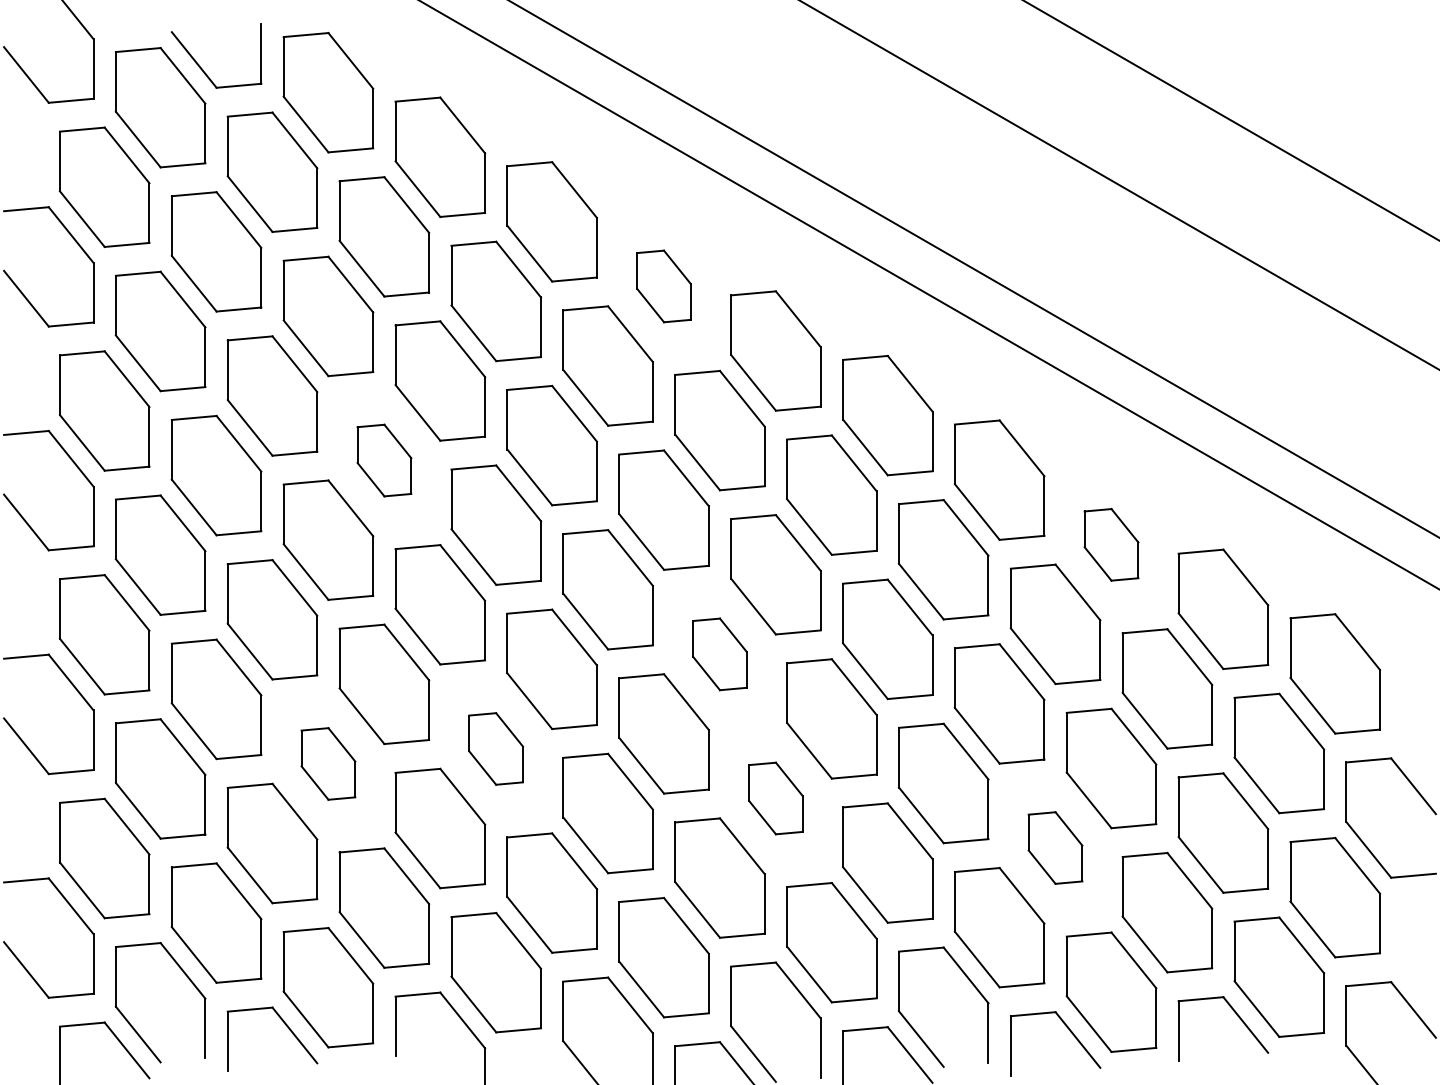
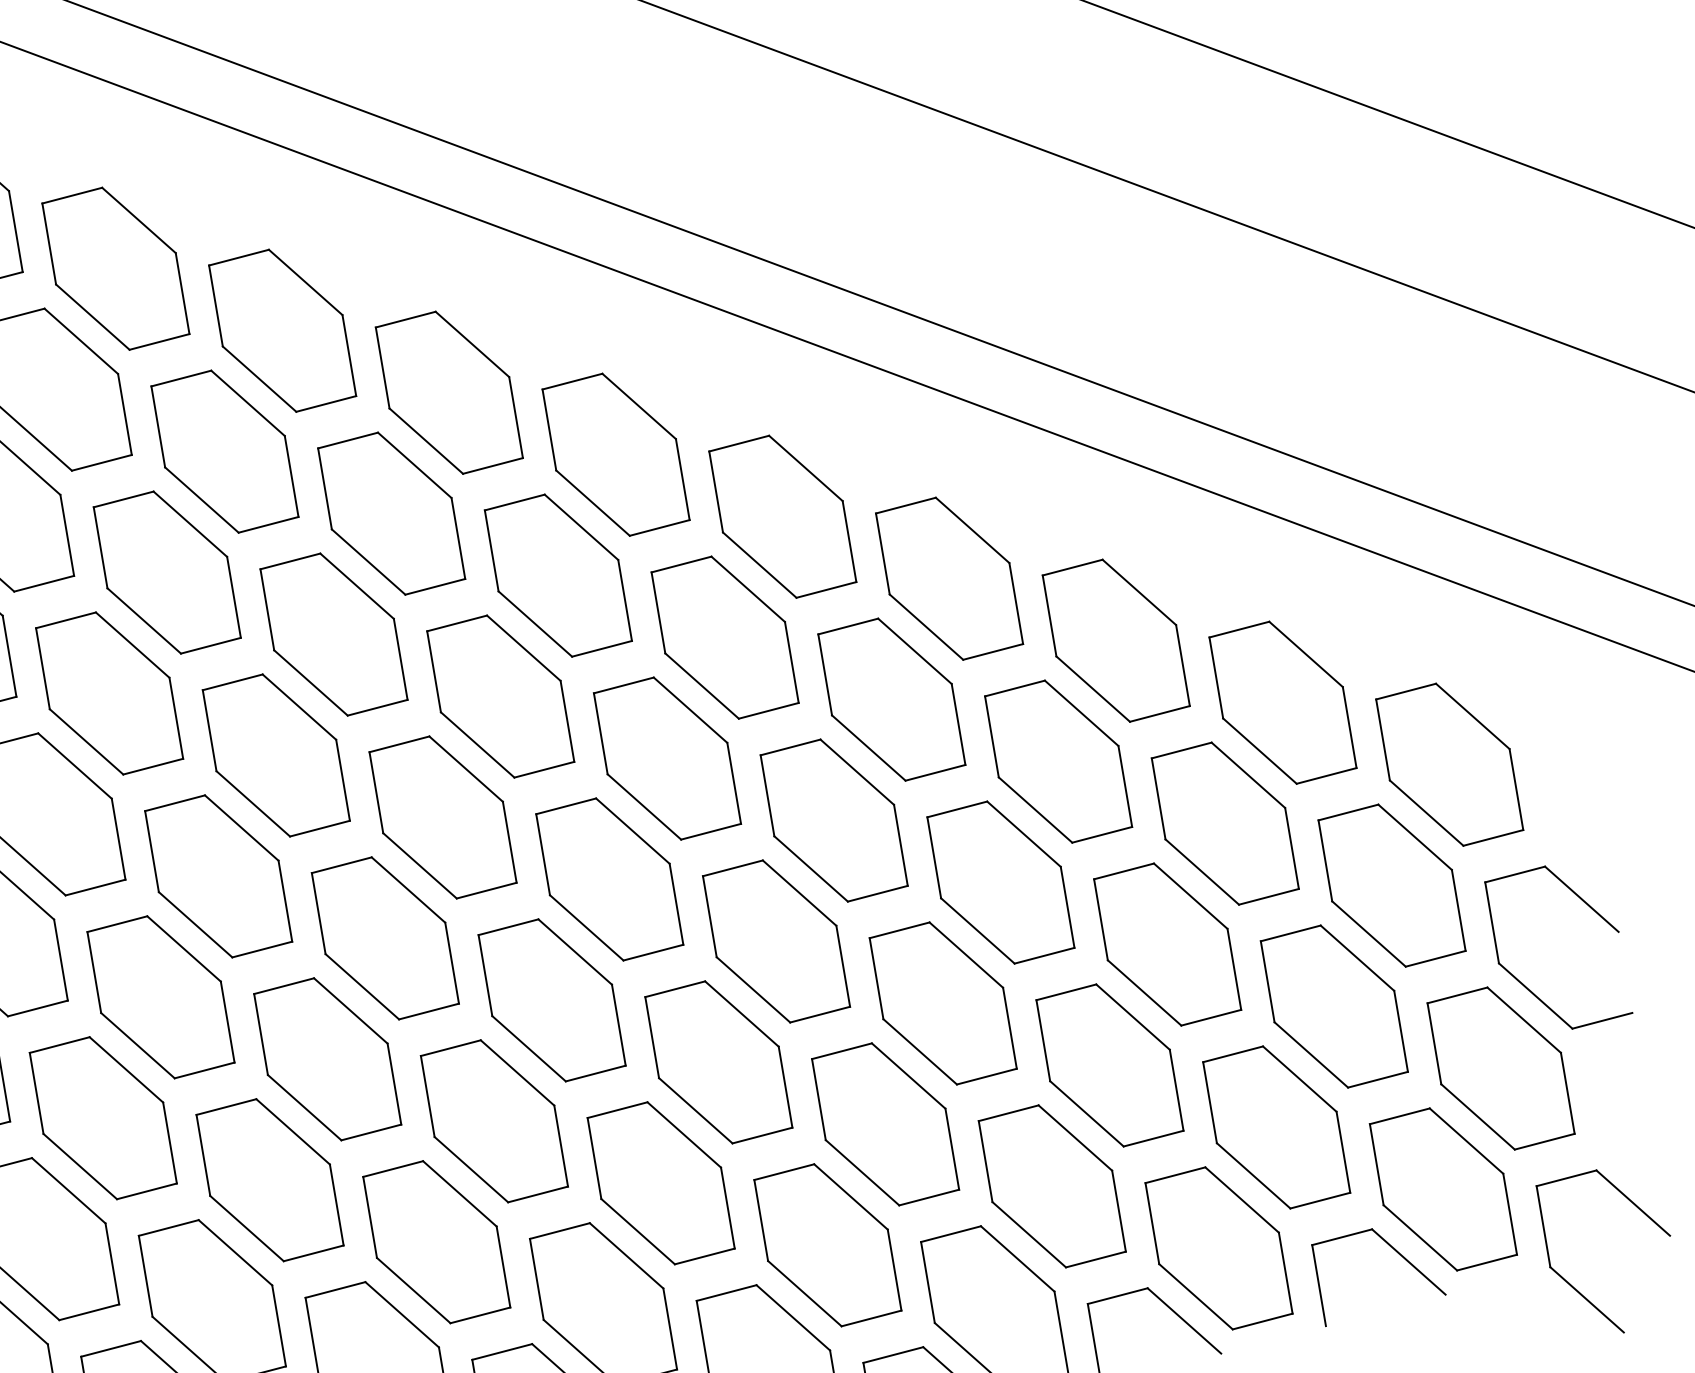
part: (663, 286) -> (448, 392), size x1.67
part: (384, 460) -> (109, 693), size x1.67
part: (1111, 544) -> (1116, 640), size x1.67
part: (719, 654) -> (609, 879), size x1.67
part: (495, 748) -> (326, 1058), size x1.67
part: (328, 763) -> (103, 1117), size x1.67
part: (775, 798) -> (718, 1062), size x1.67
part: (1055, 847) -> (1109, 1064), size x1.67

